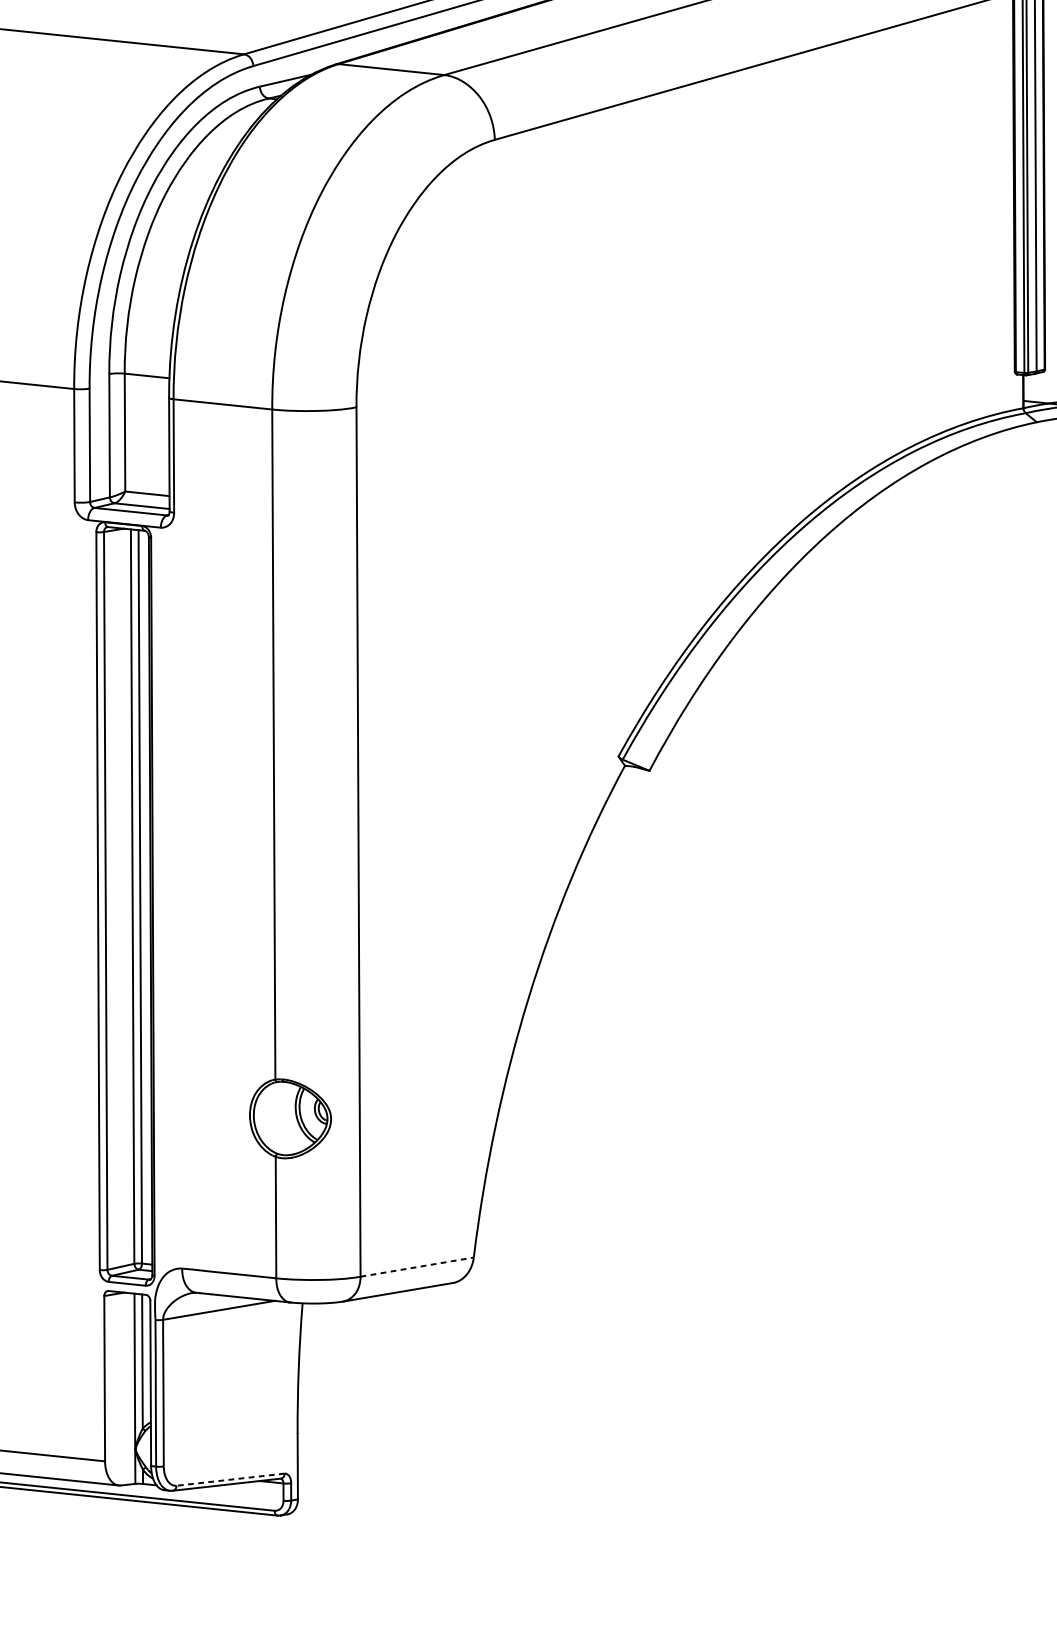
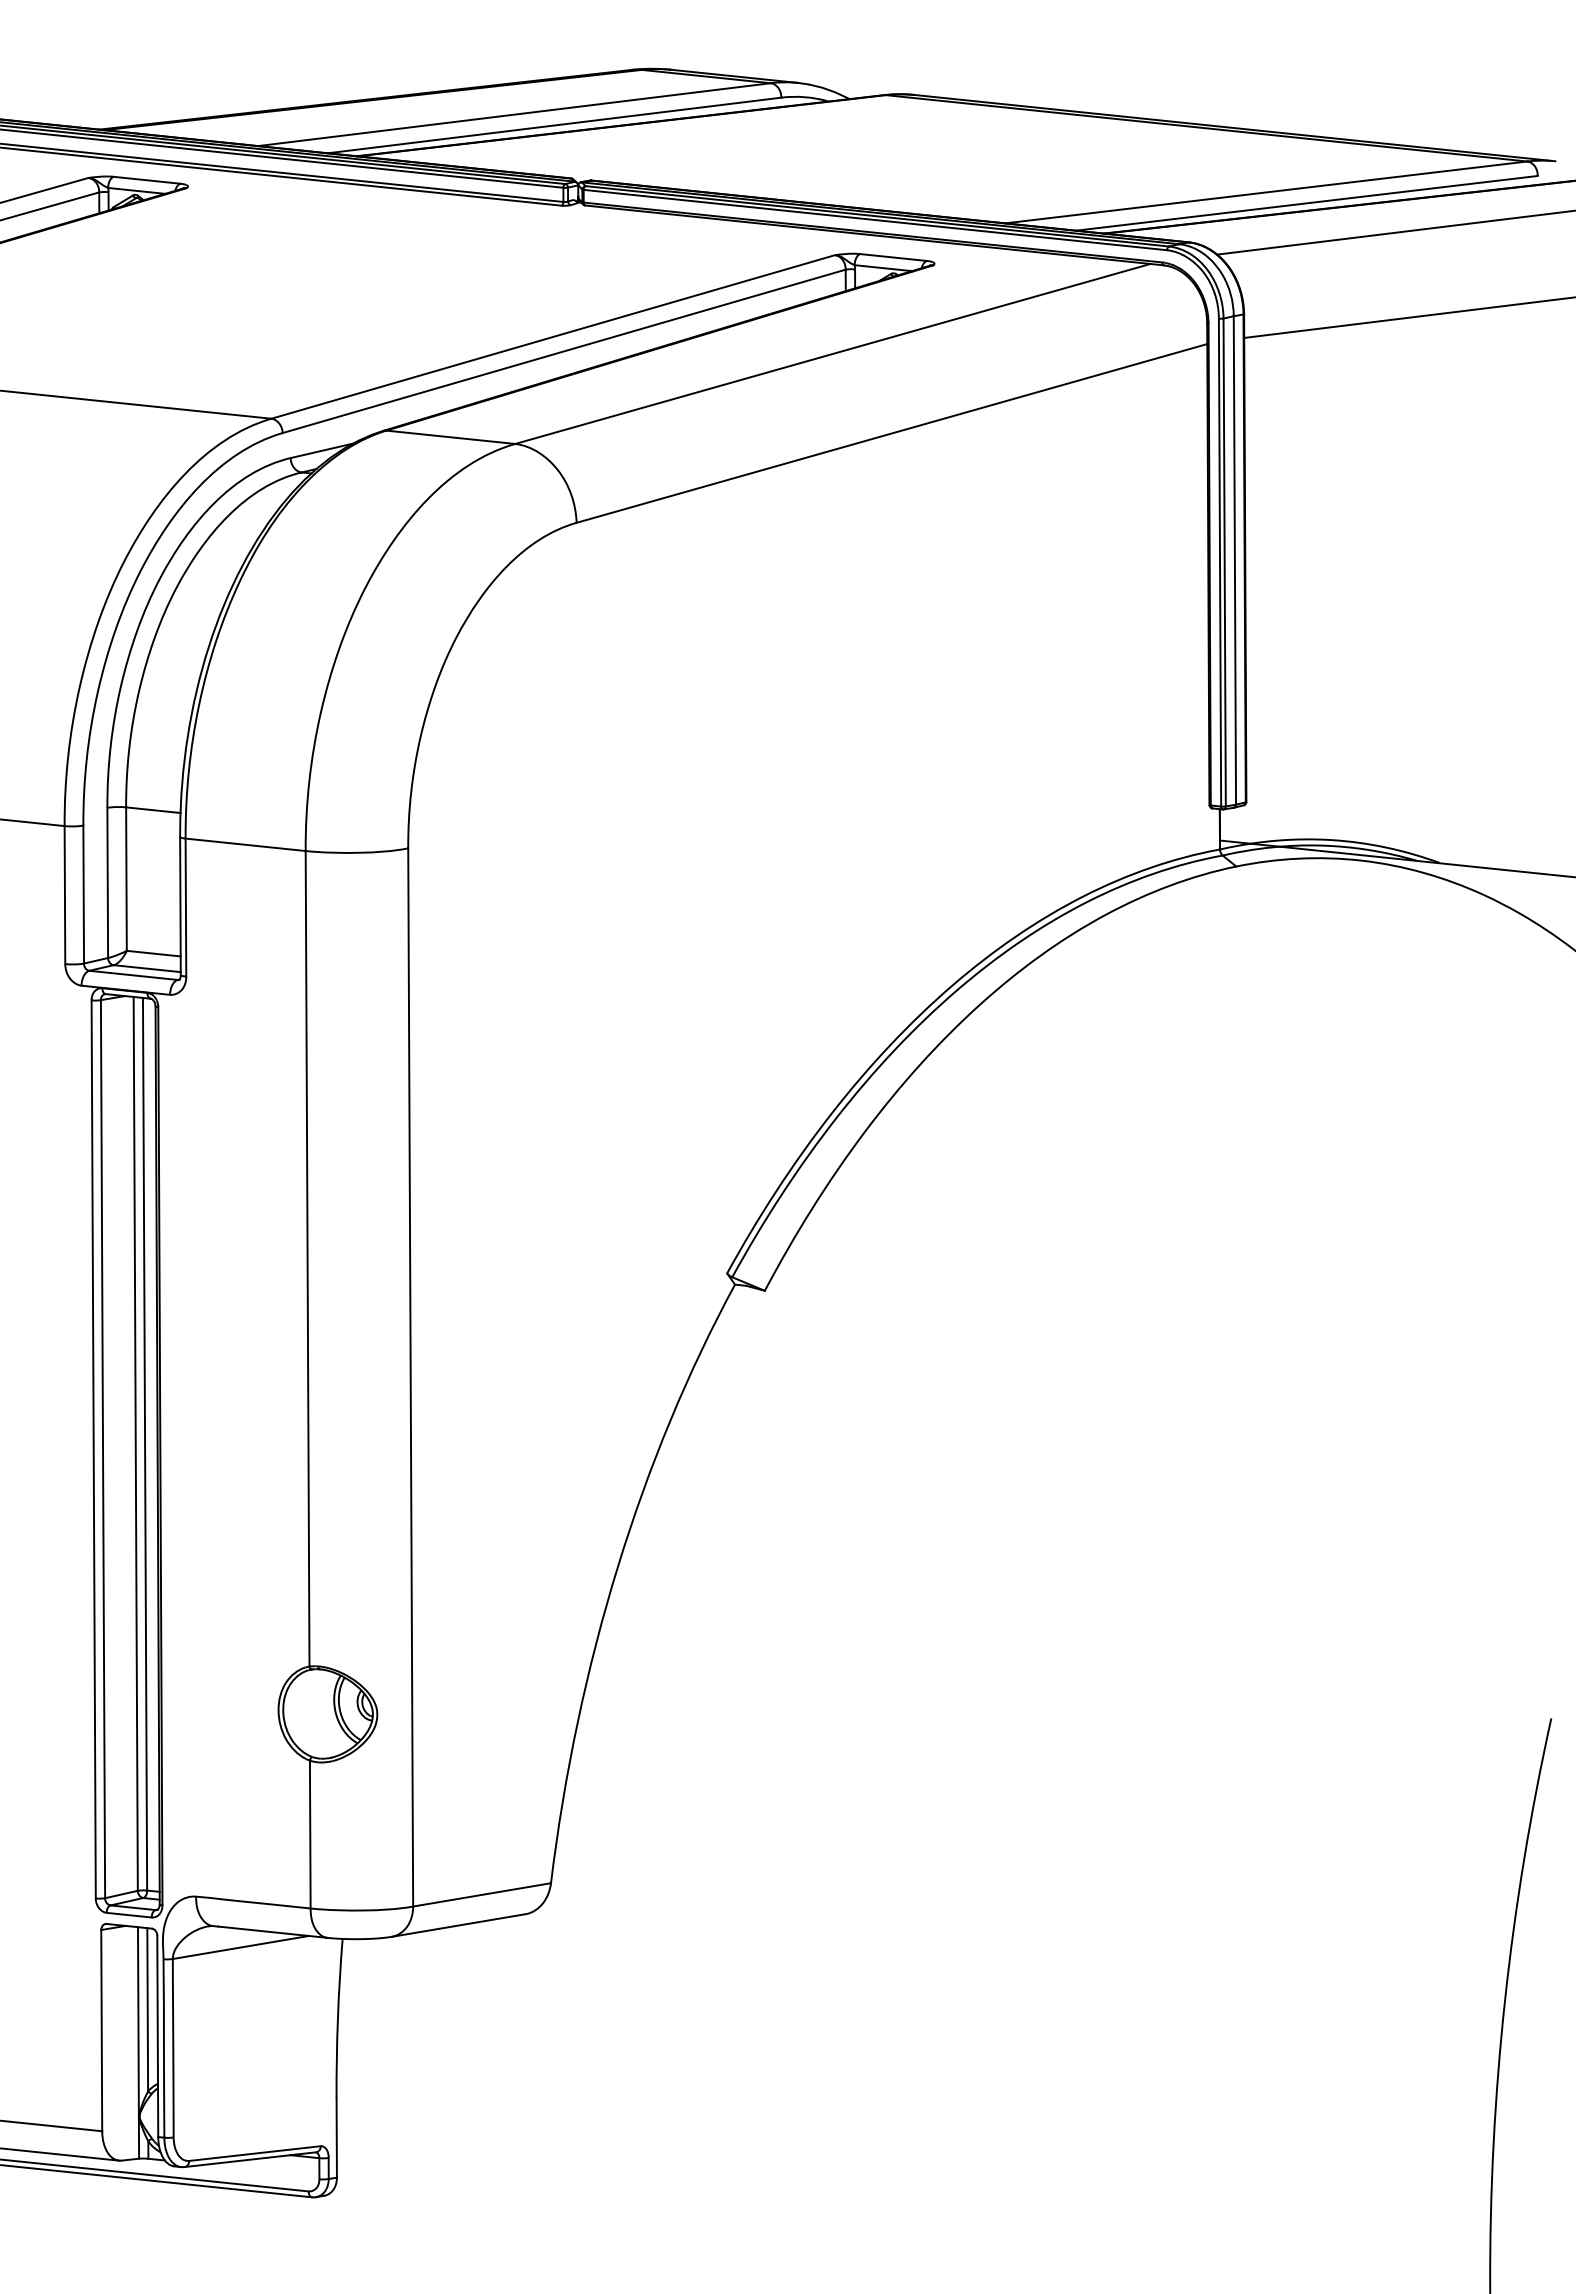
line: (417, 1266) -> (482, 1894), dashed -> solid
line: (230, 1479) -> (254, 2153), dashed -> solid

